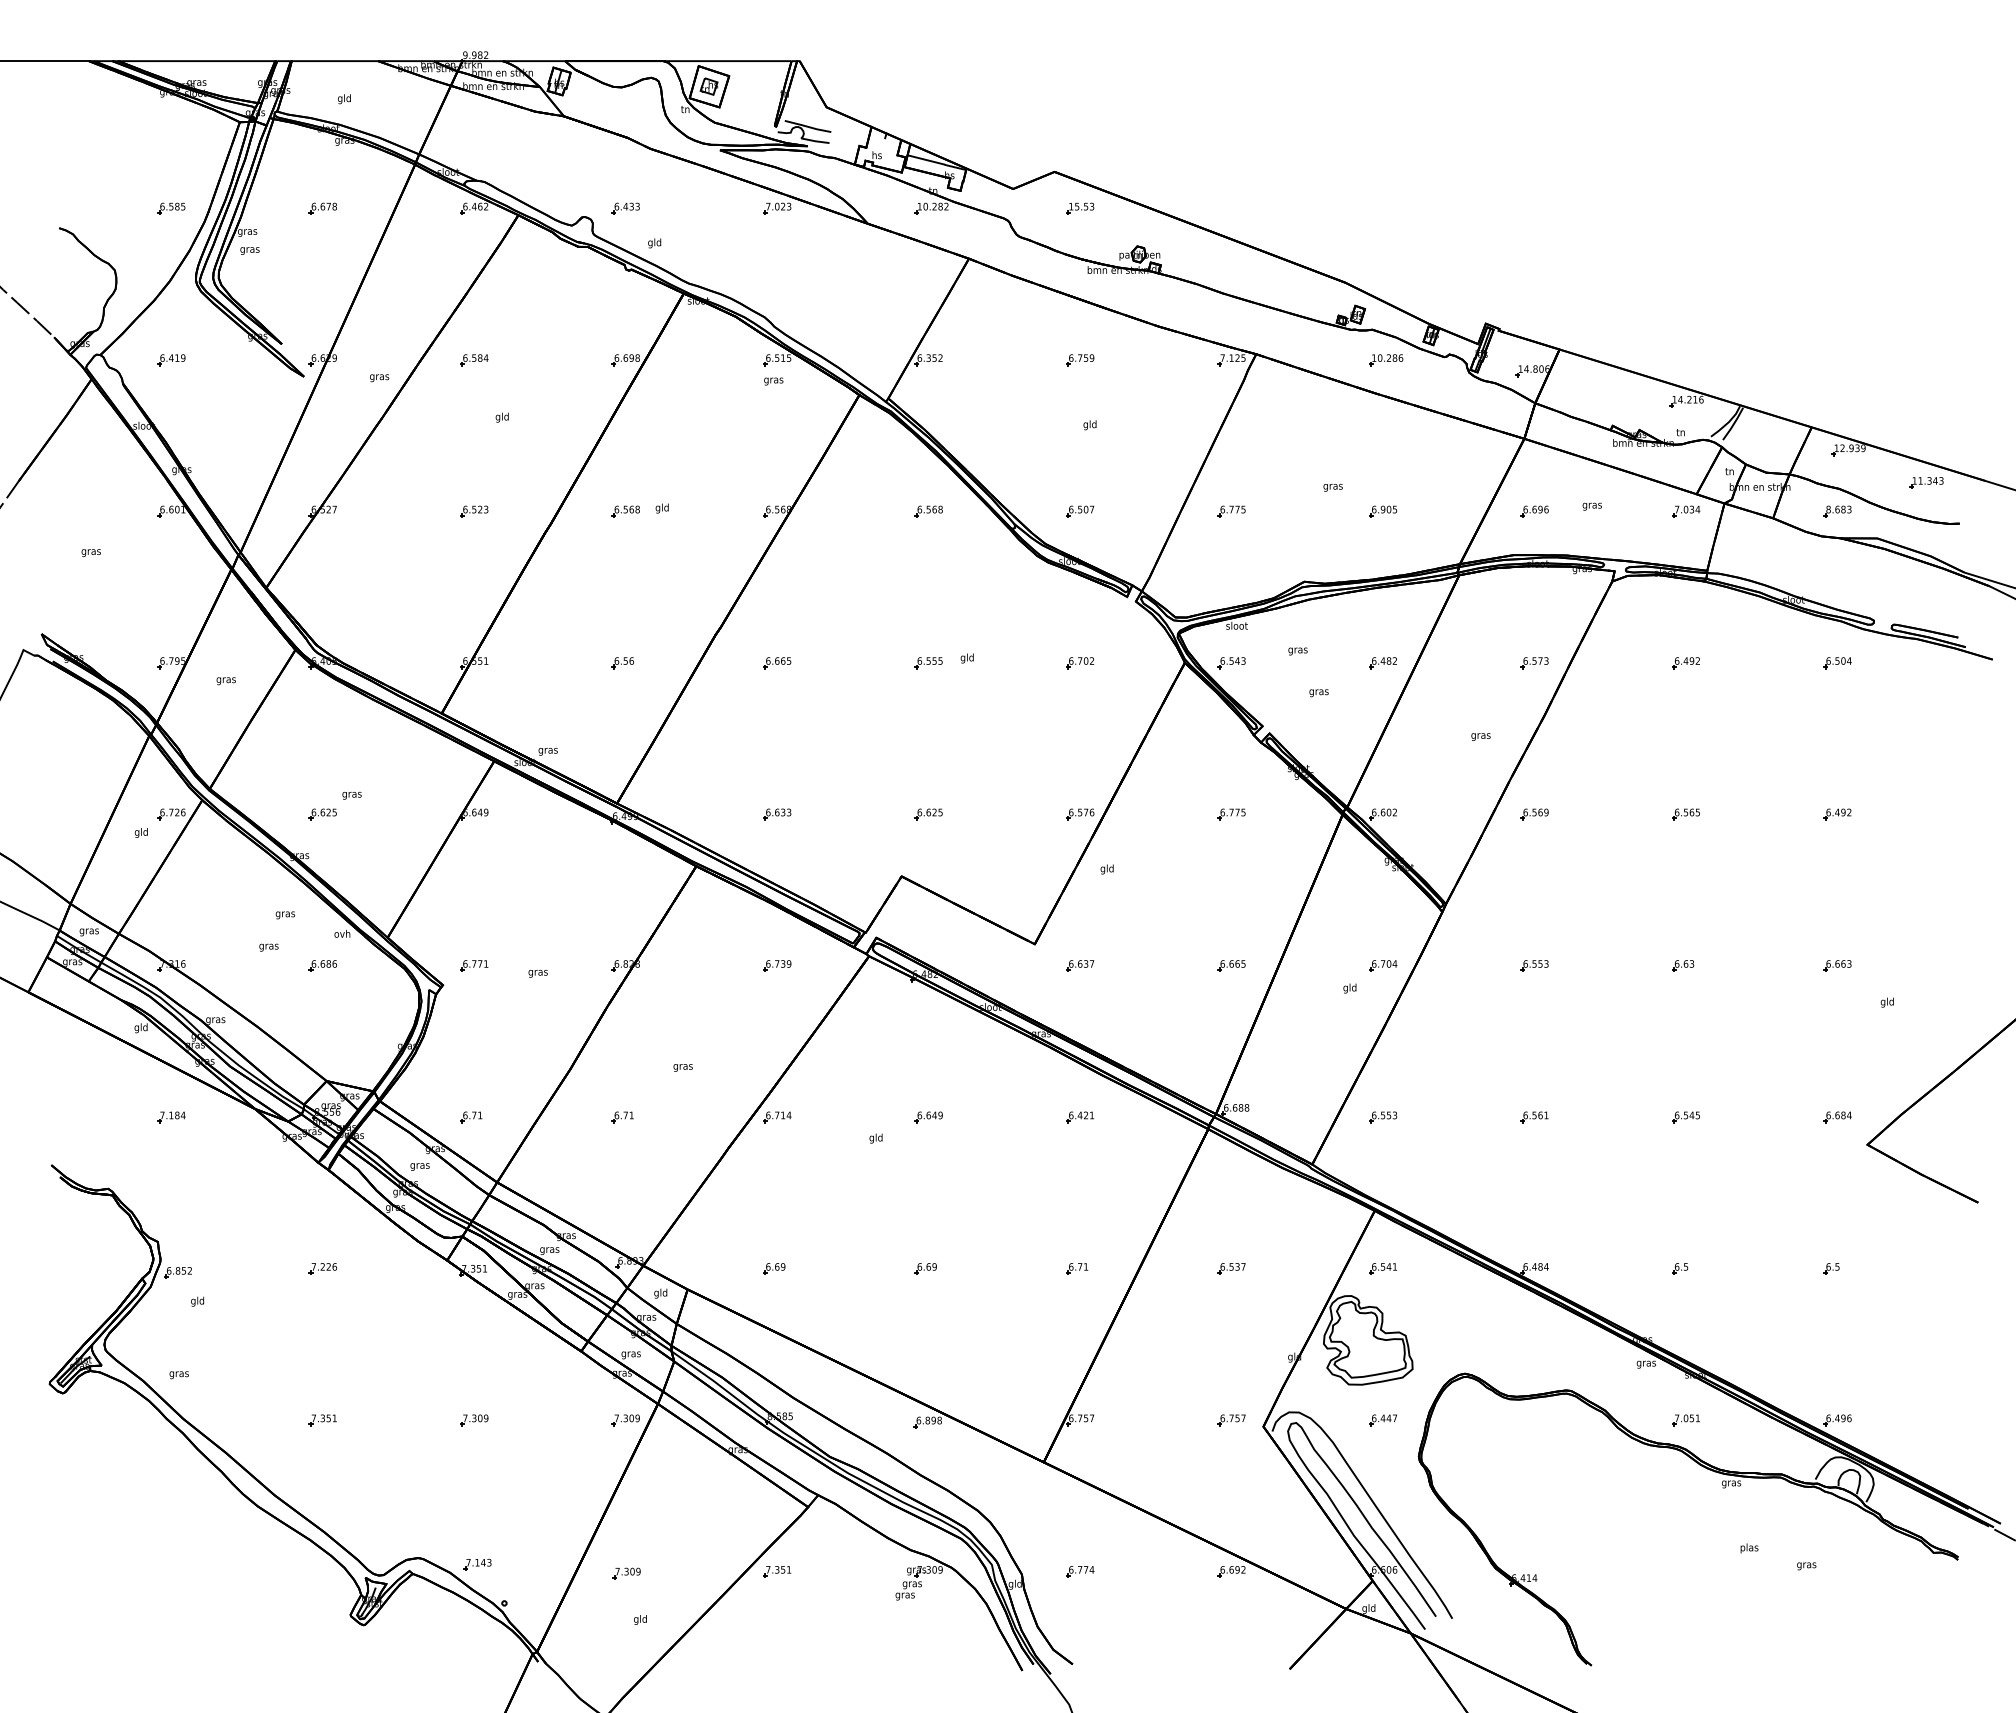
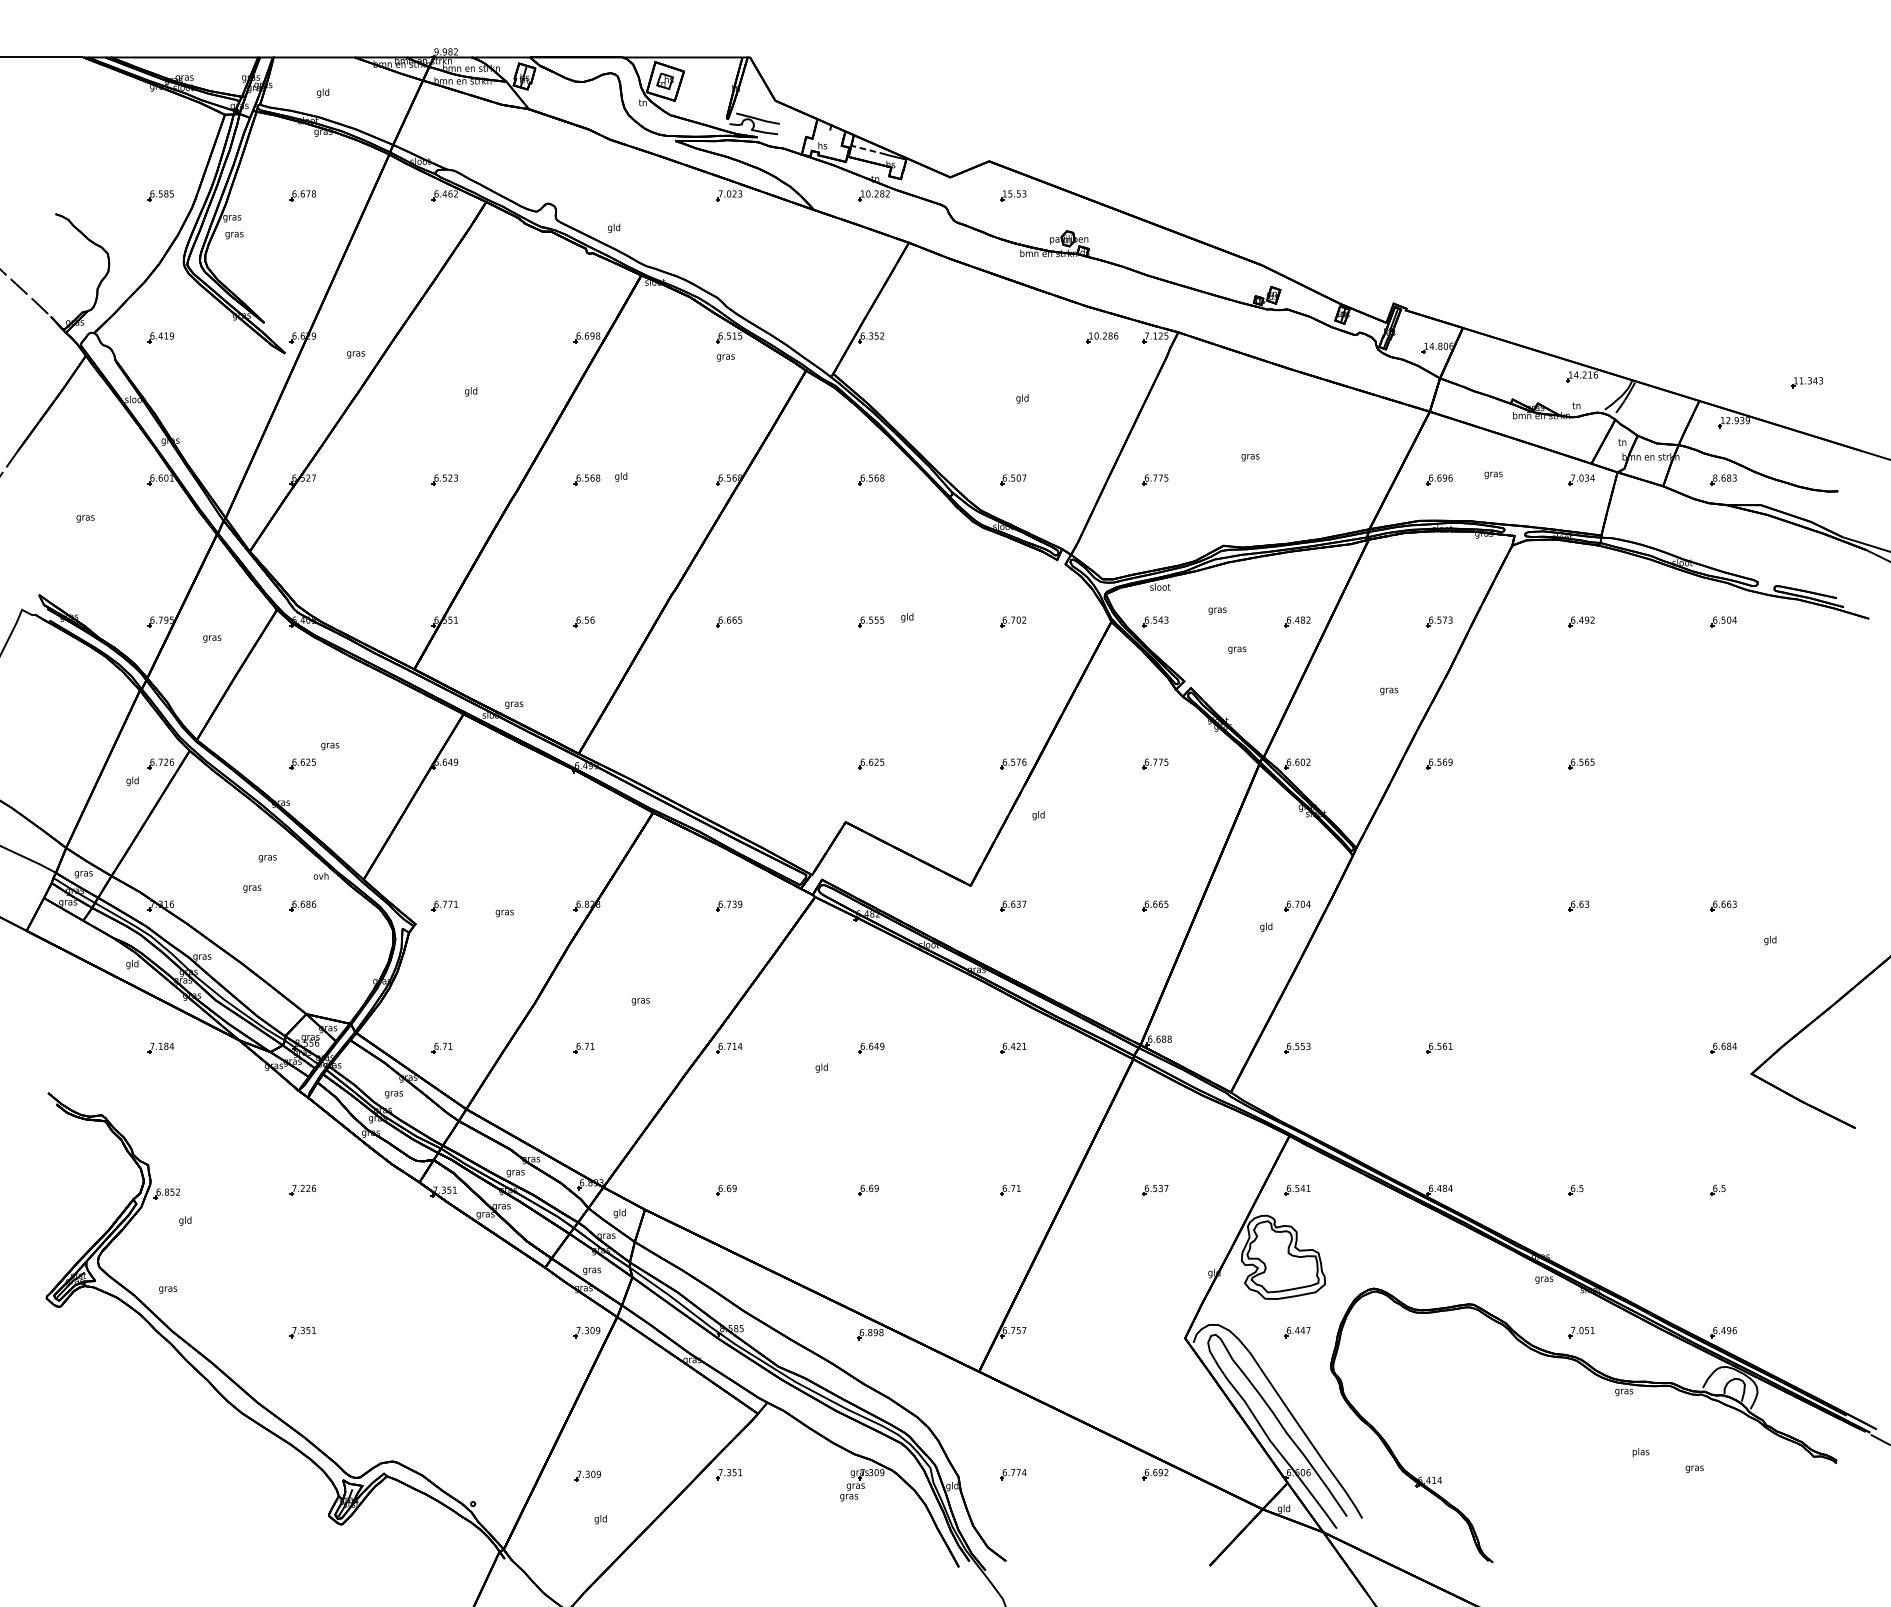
line: (926, 160) -> (869, 150), solid -> dashed
part: (625, 208) -> (586, 195), removed
part: (474, 360) -> (445, 338), removed
part: (1080, 360) -> (1013, 338), removed
part: (1386, 360) -> (1102, 338), moved
part: (1926, 482) -> (1807, 382), moved
part: (1382, 511) -> (1296, 479), removed
part: (777, 814) -> (729, 764), removed
part: (1837, 814) -> (1723, 764), removed
part: (1534, 965) -> (1439, 905), removed
part: (1685, 1117) -> (1580, 1048), removed
part: (474, 1420) -> (445, 1332), removed
part: (1231, 1420) -> (1155, 1332), removed
part: (477, 1564) -> (447, 1467), removed

